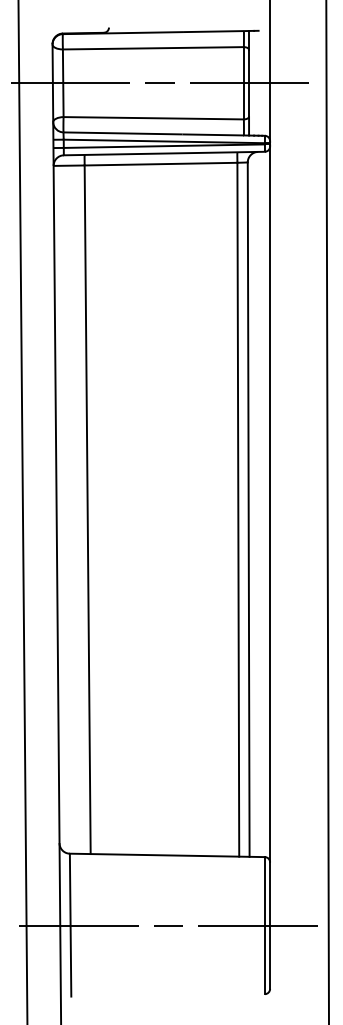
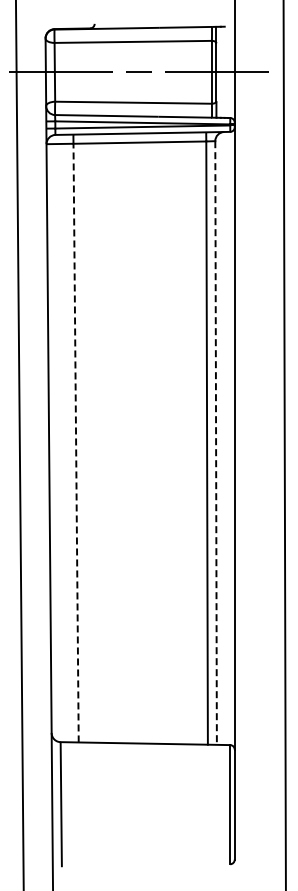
line: (88, 509) -> (76, 442), solid -> dashed
line: (249, 510) -> (216, 443), solid -> dashed
line: (167, 925) -> (145, 804), removed

